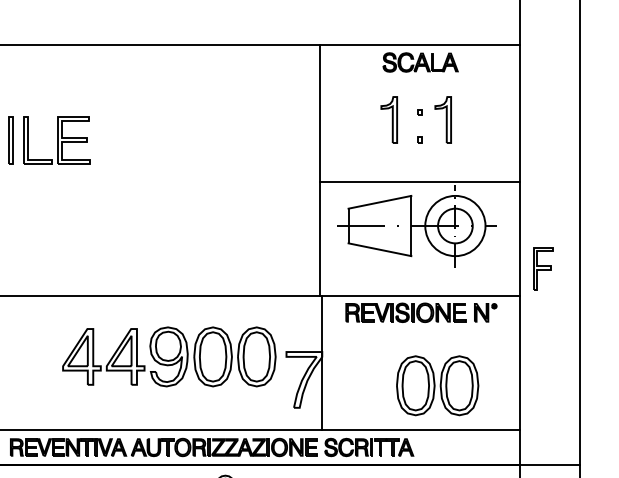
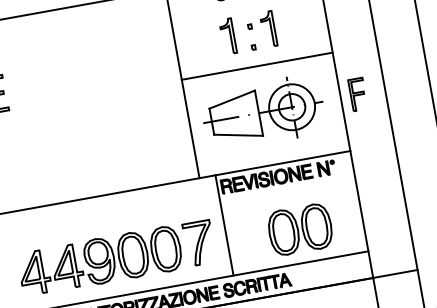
line: (419, 182) -> (256, 66), moved
part: (543, 268) -> (358, 94), moved
part: (169, 356) -> (100, 260), moved
line: (321, 362) -> (224, 225), moved

